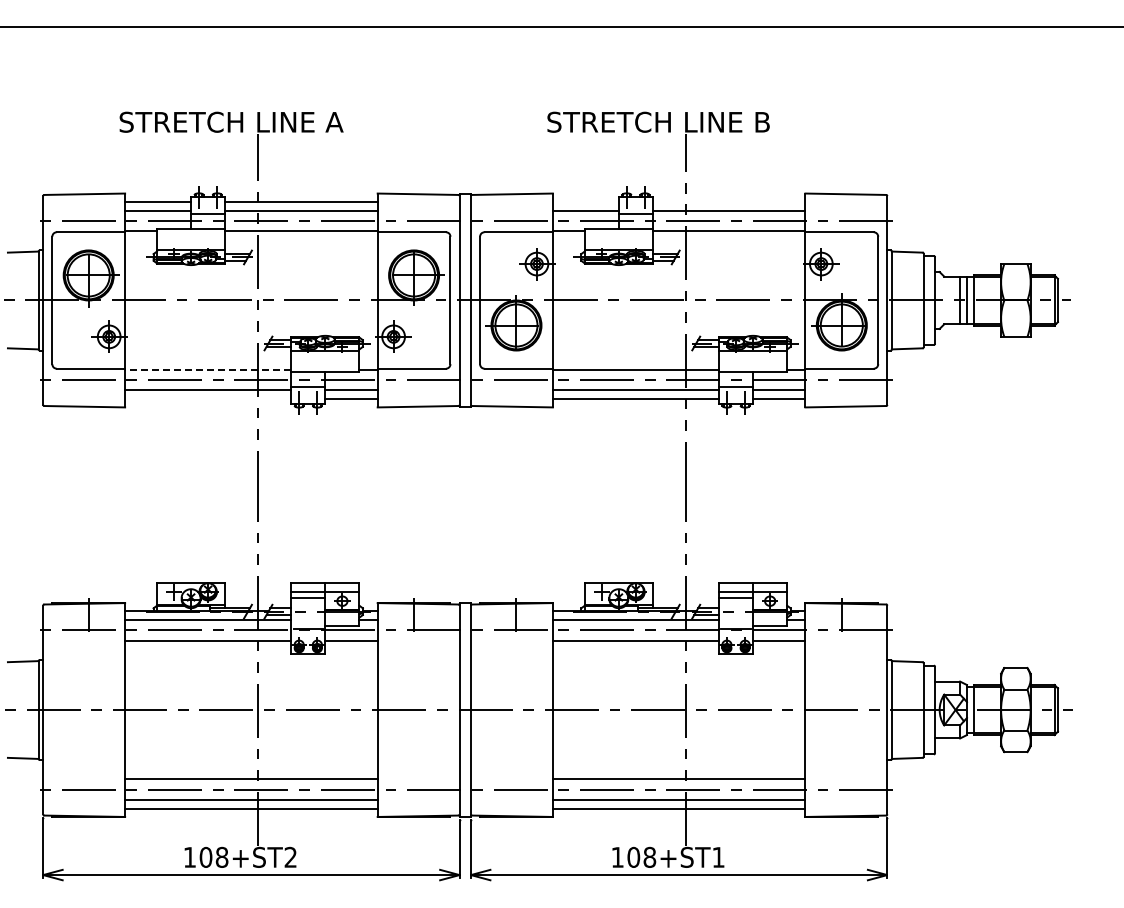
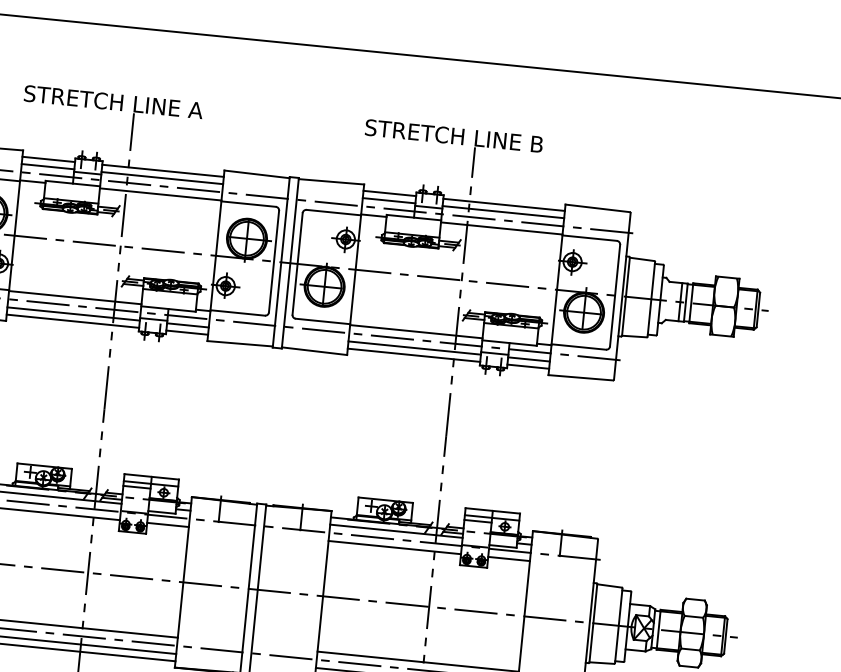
line: (585, 201) -> (389, 193), added
line: (728, 201) -> (503, 204), added
line: (207, 369) -> (74, 297), dashed -> solid
line: (208, 399) -> (73, 321), added

